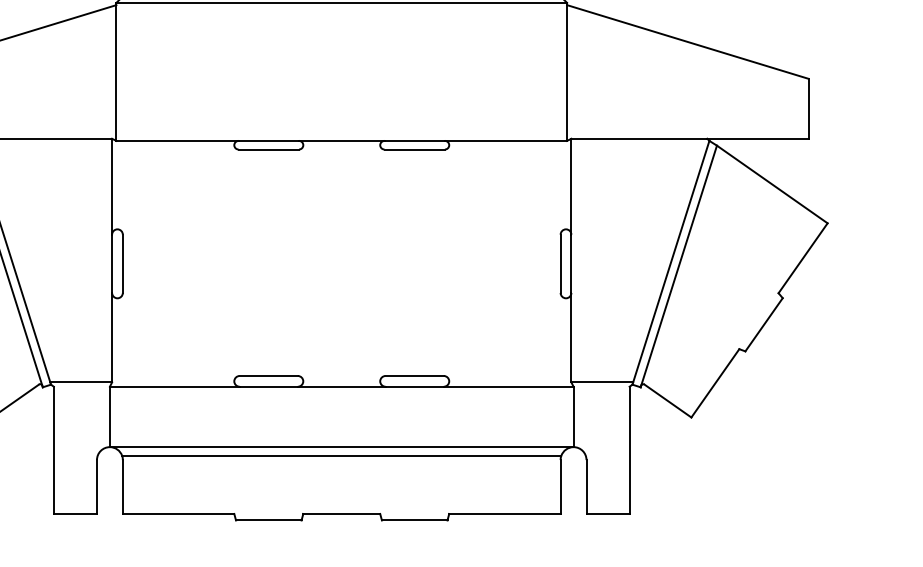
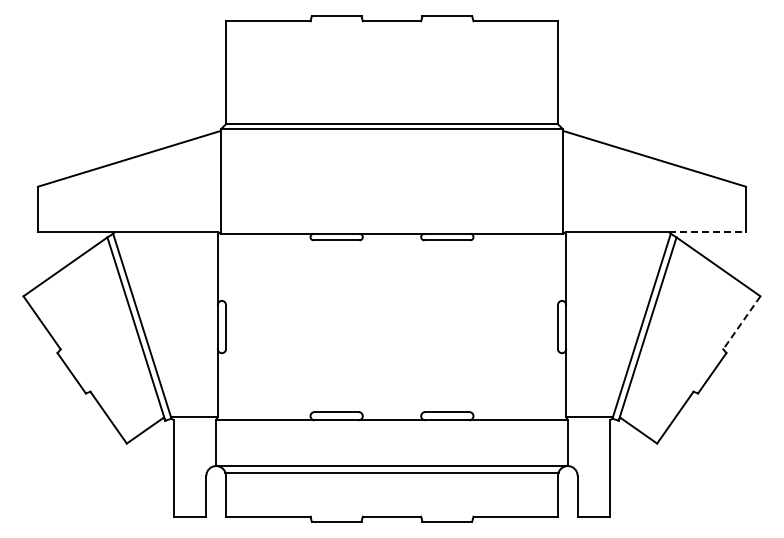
line: (759, 139) -> (708, 232), solid -> dashed
line: (802, 259) -> (741, 323), solid -> dashed

